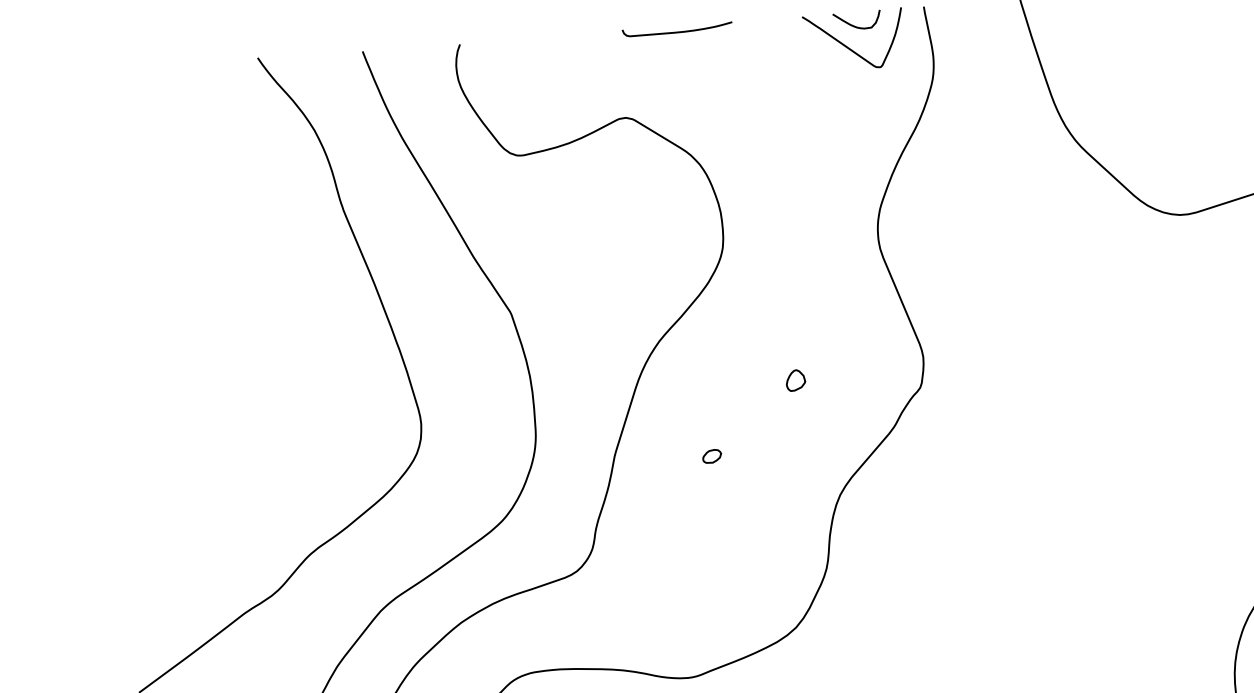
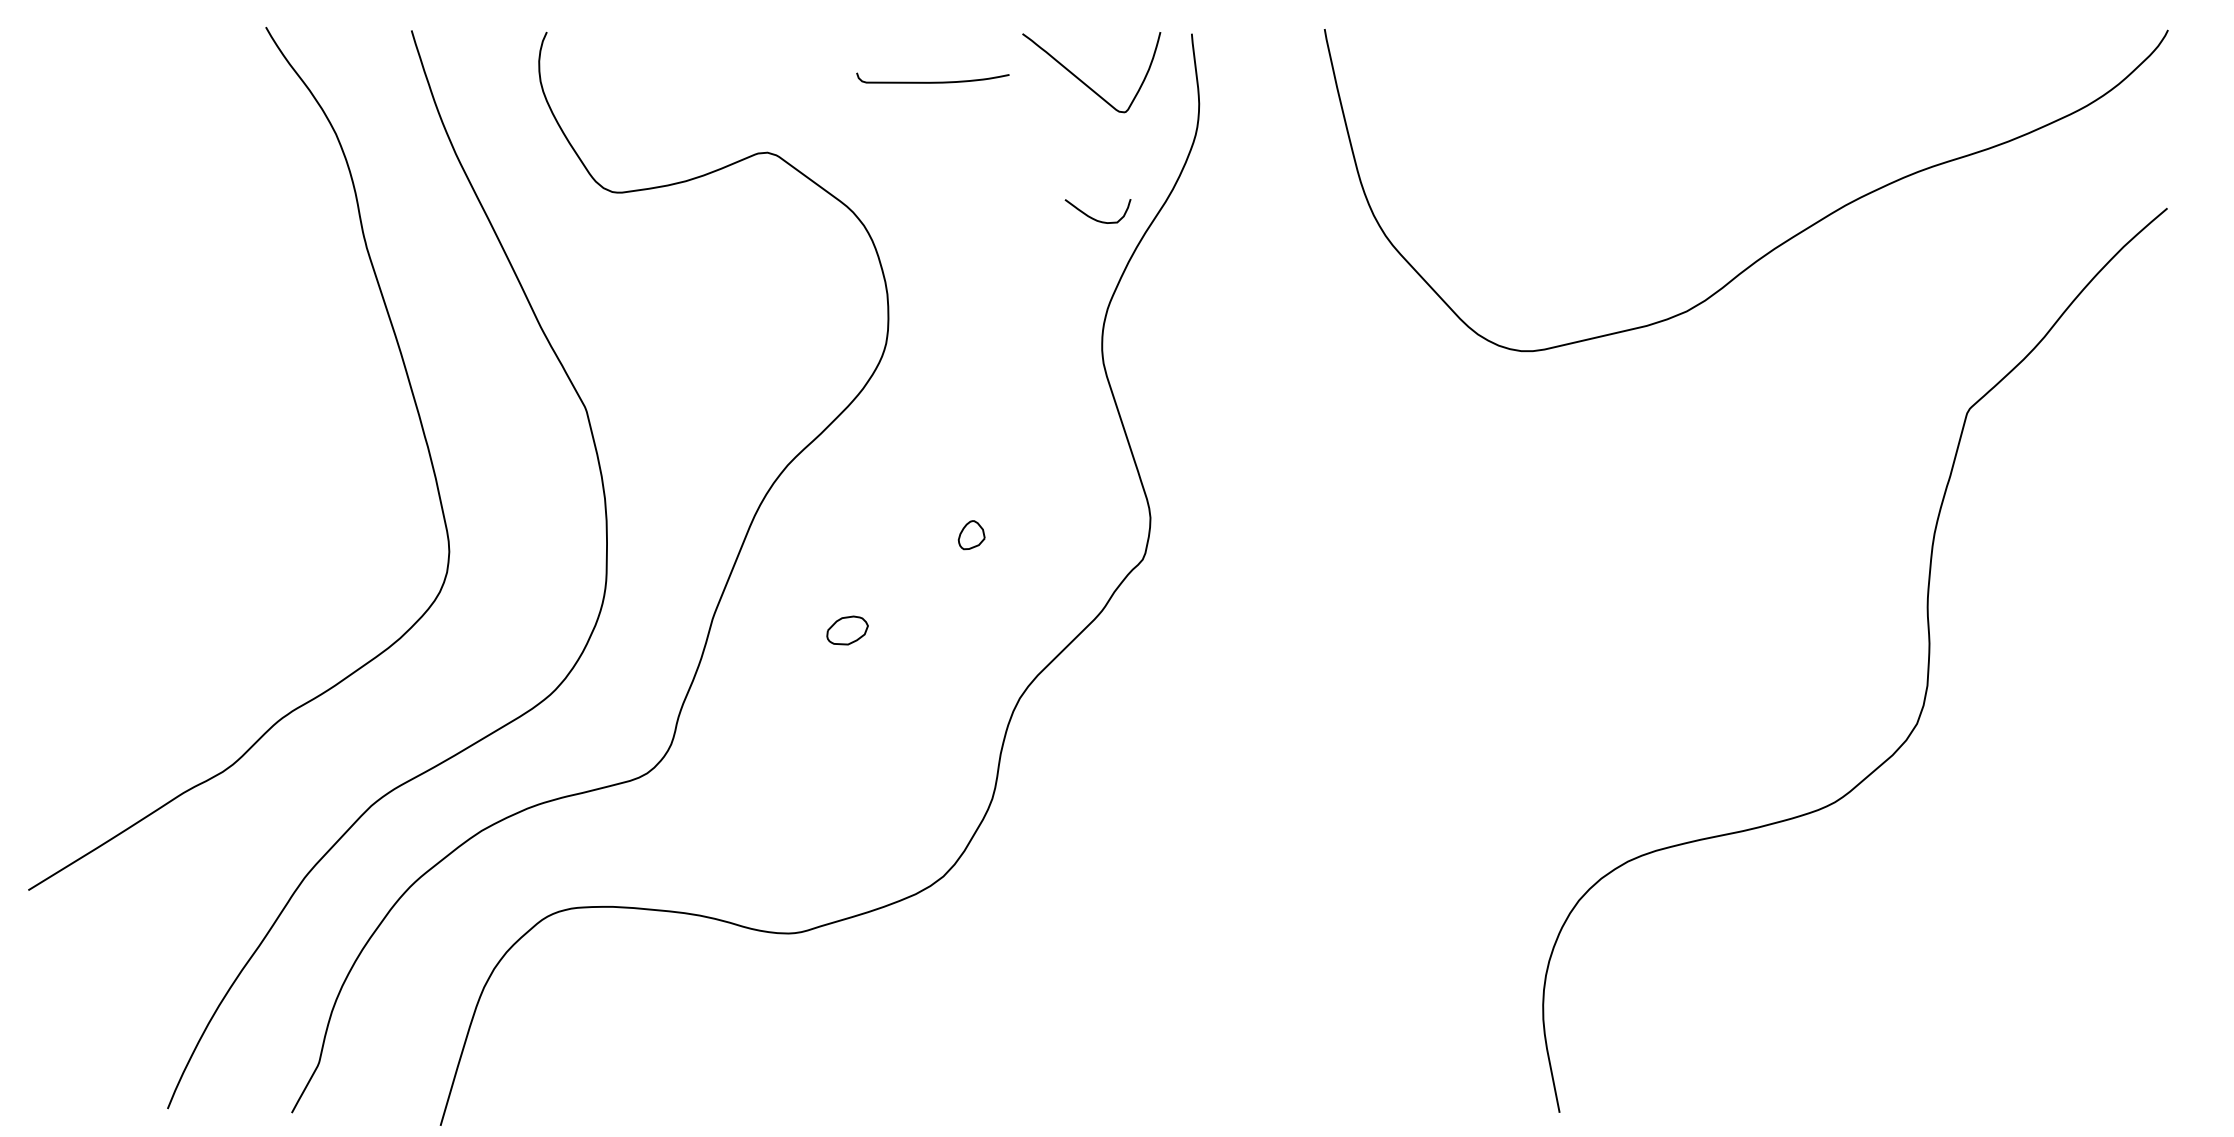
curve: (854, 26) -> (1094, 218), moved
curve: (677, 31) -> (932, 81), moved
part: (711, 455) -> (846, 629), size x1.6

